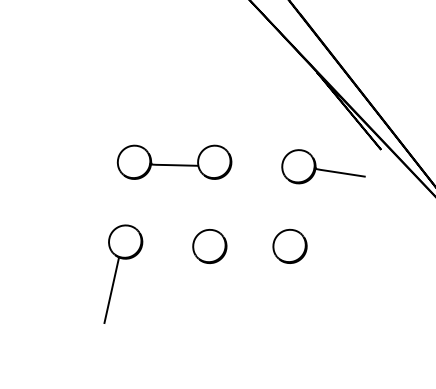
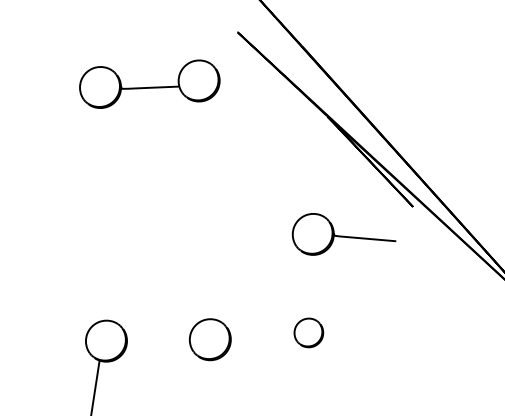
part: (174, 161) -> (149, 83), moved
part: (289, 245) -> (308, 331), size x0.7

